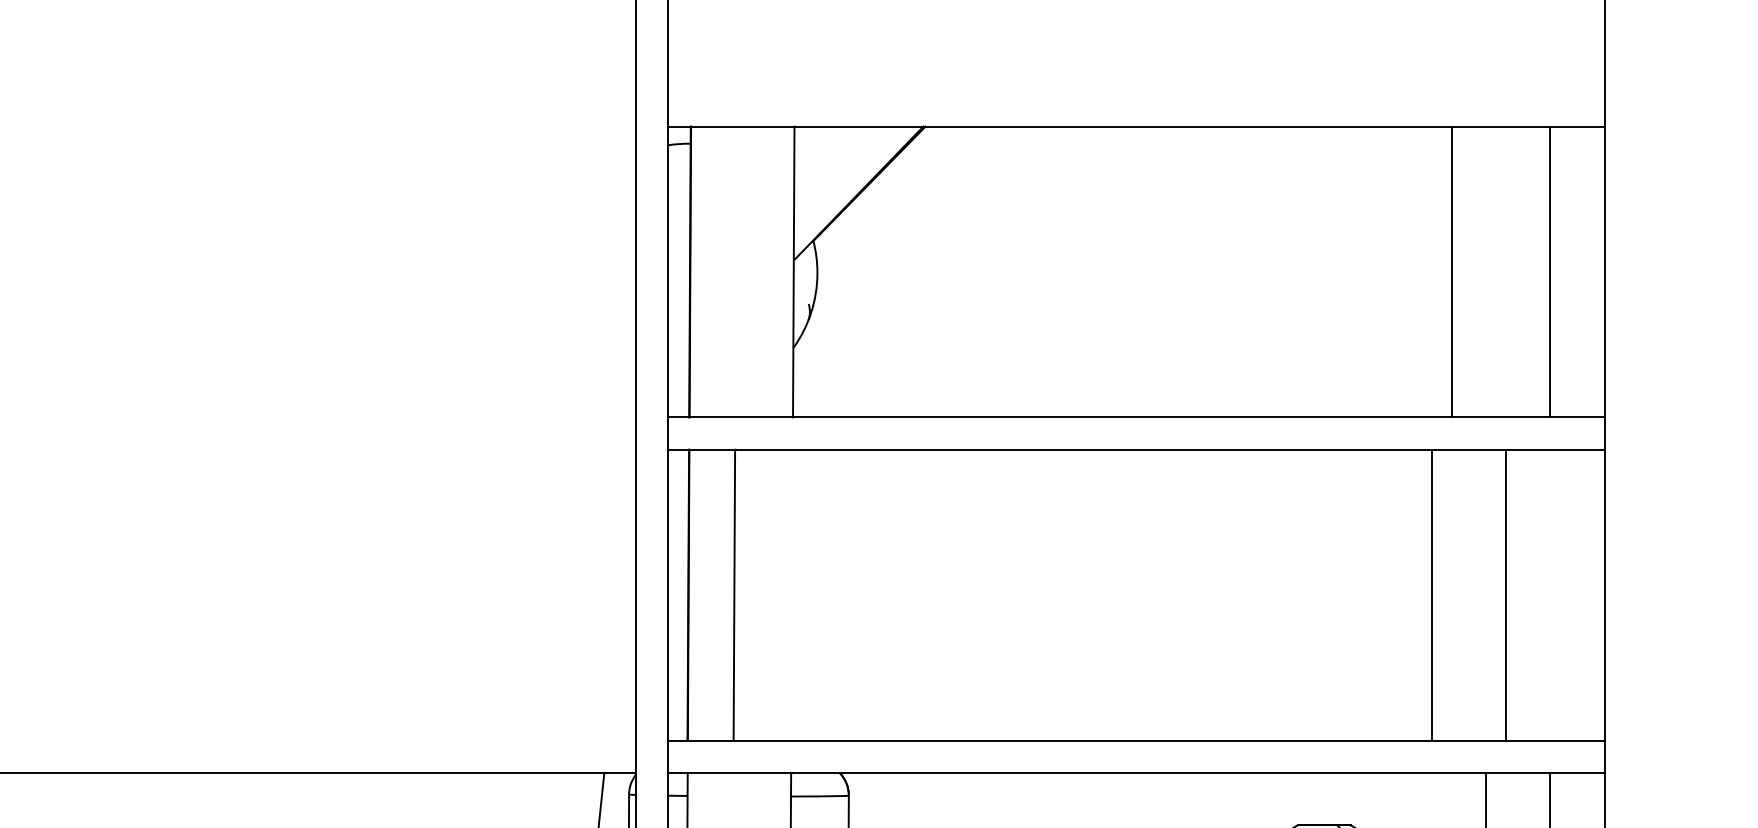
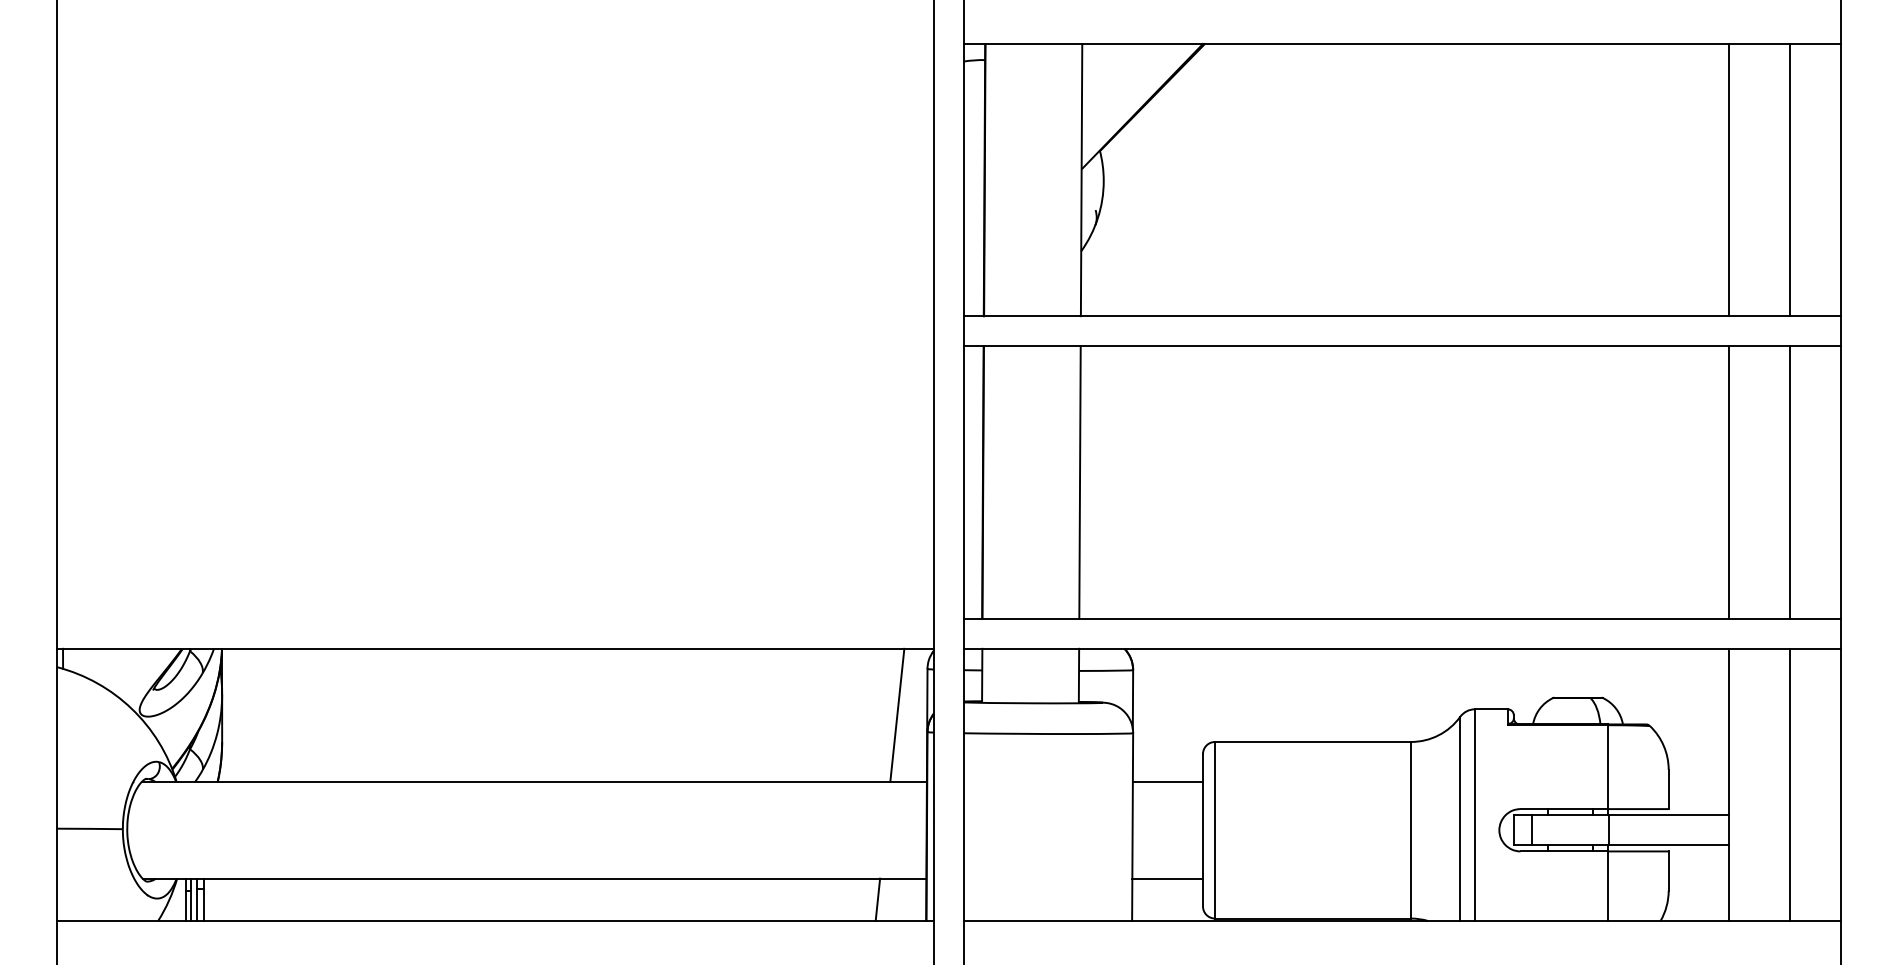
line: (1451, 272) -> (1729, 180), moved
line: (733, 595) -> (1079, 482), moved
line: (1432, 595) -> (1729, 482), moved
line: (1505, 595) -> (1789, 482), moved

